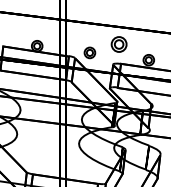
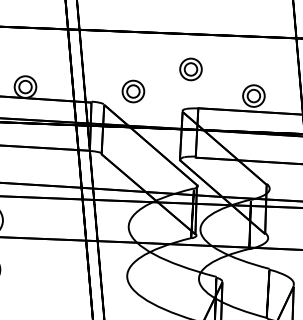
part: (118, 44) -> (189, 69), size x0.71

